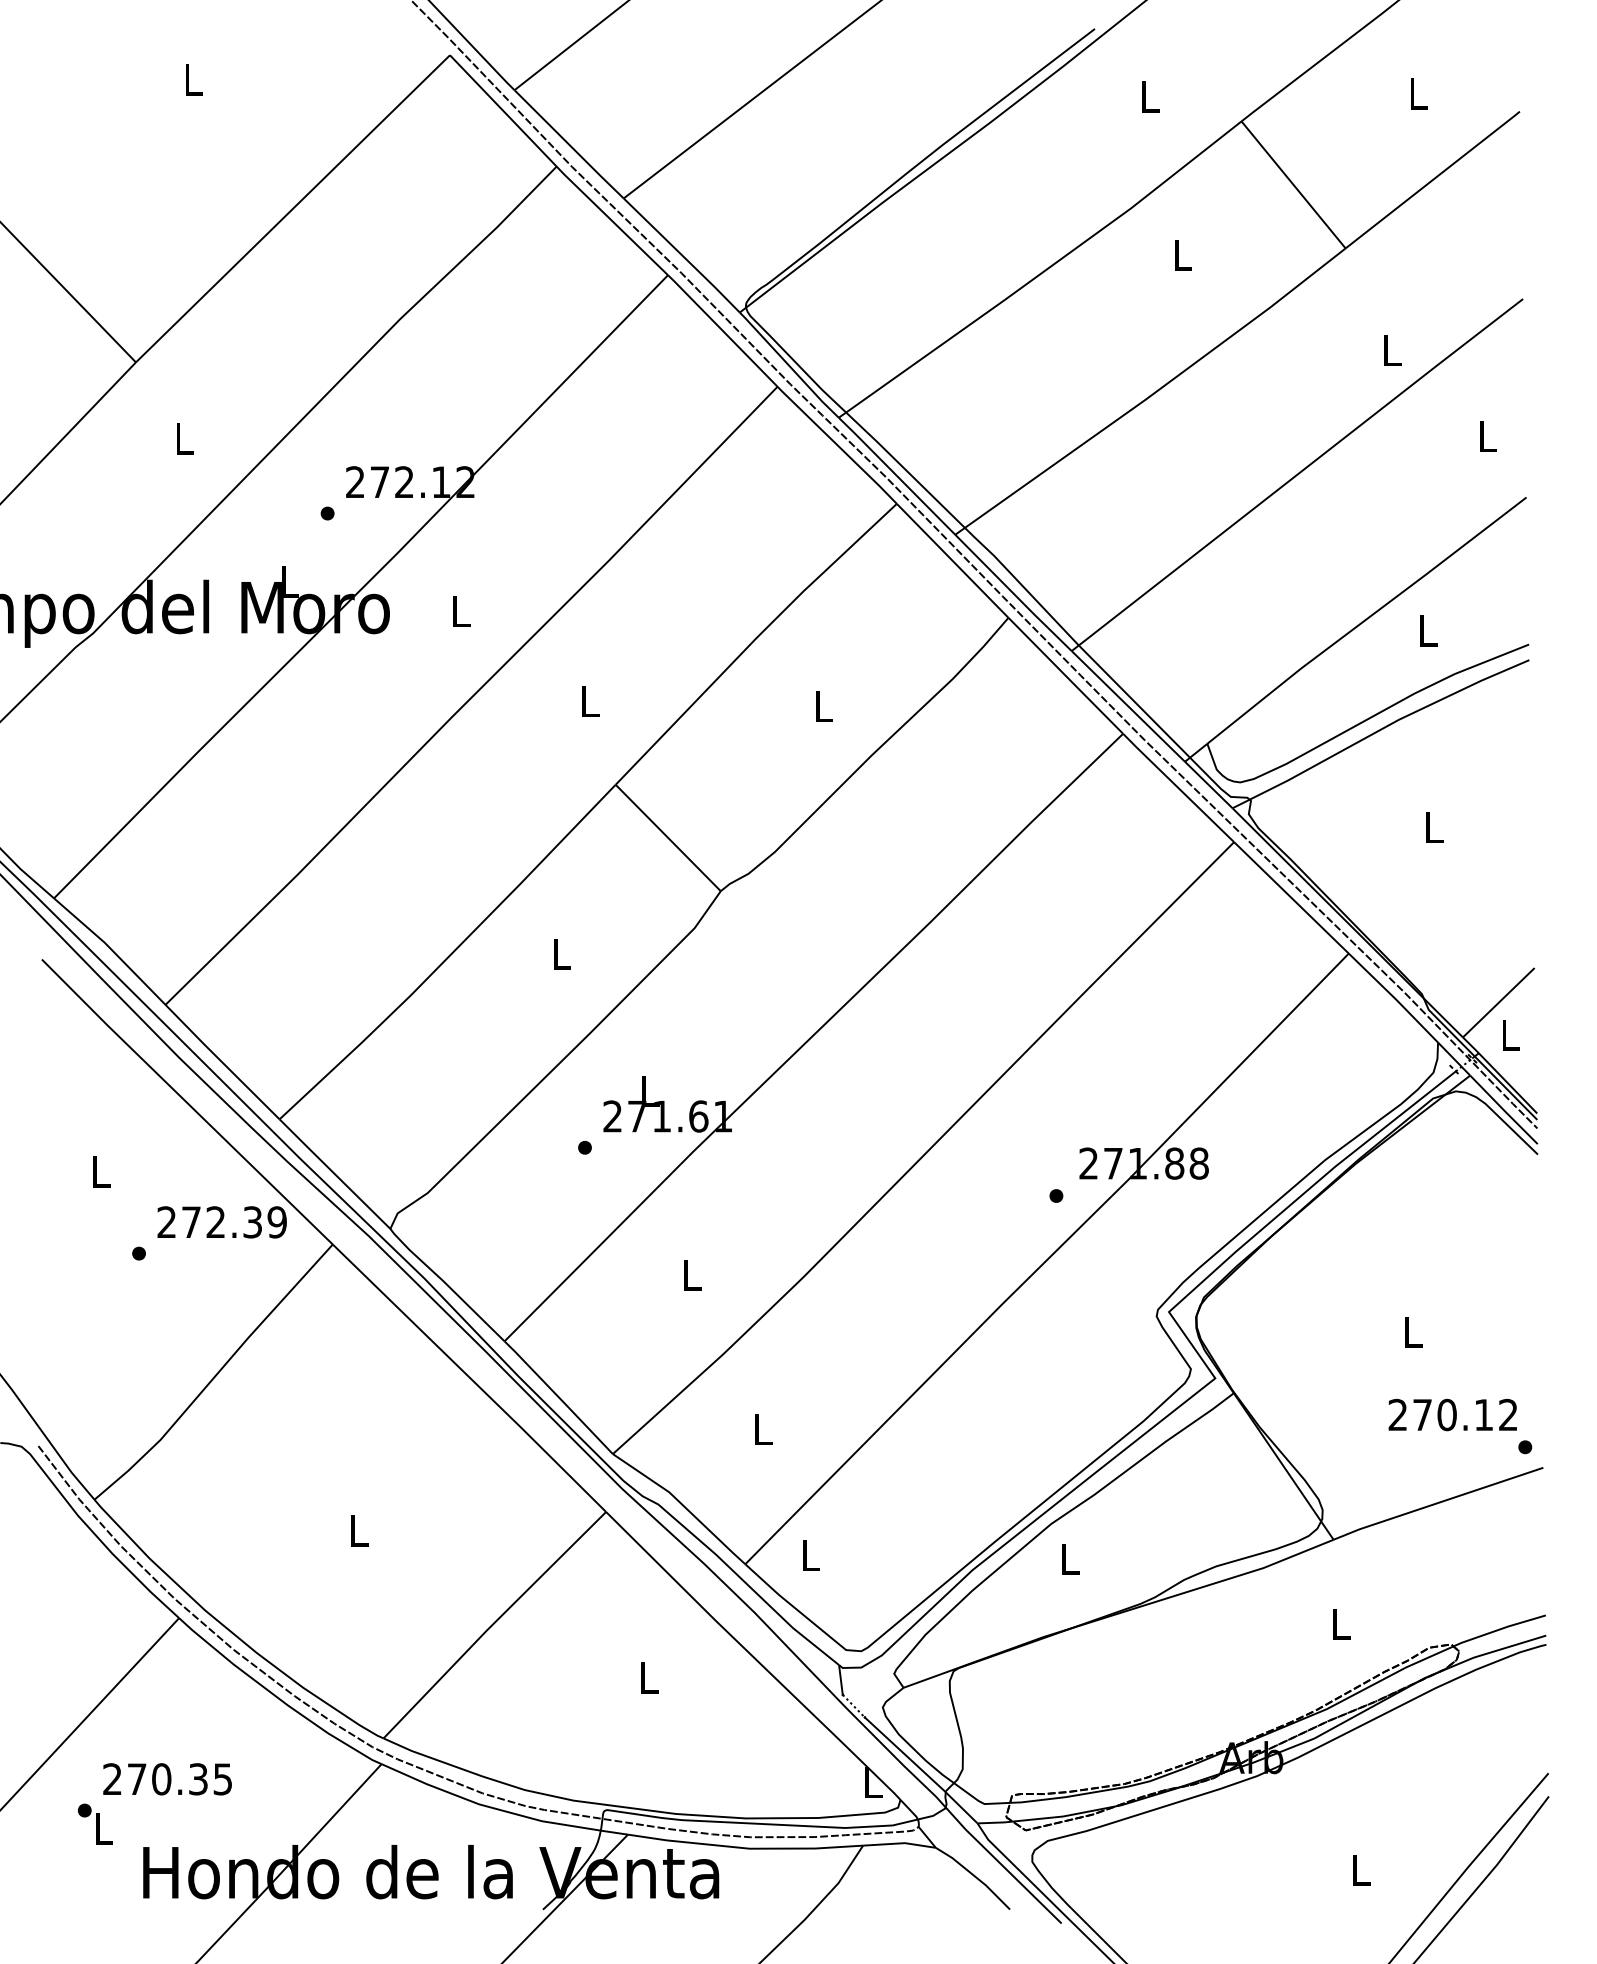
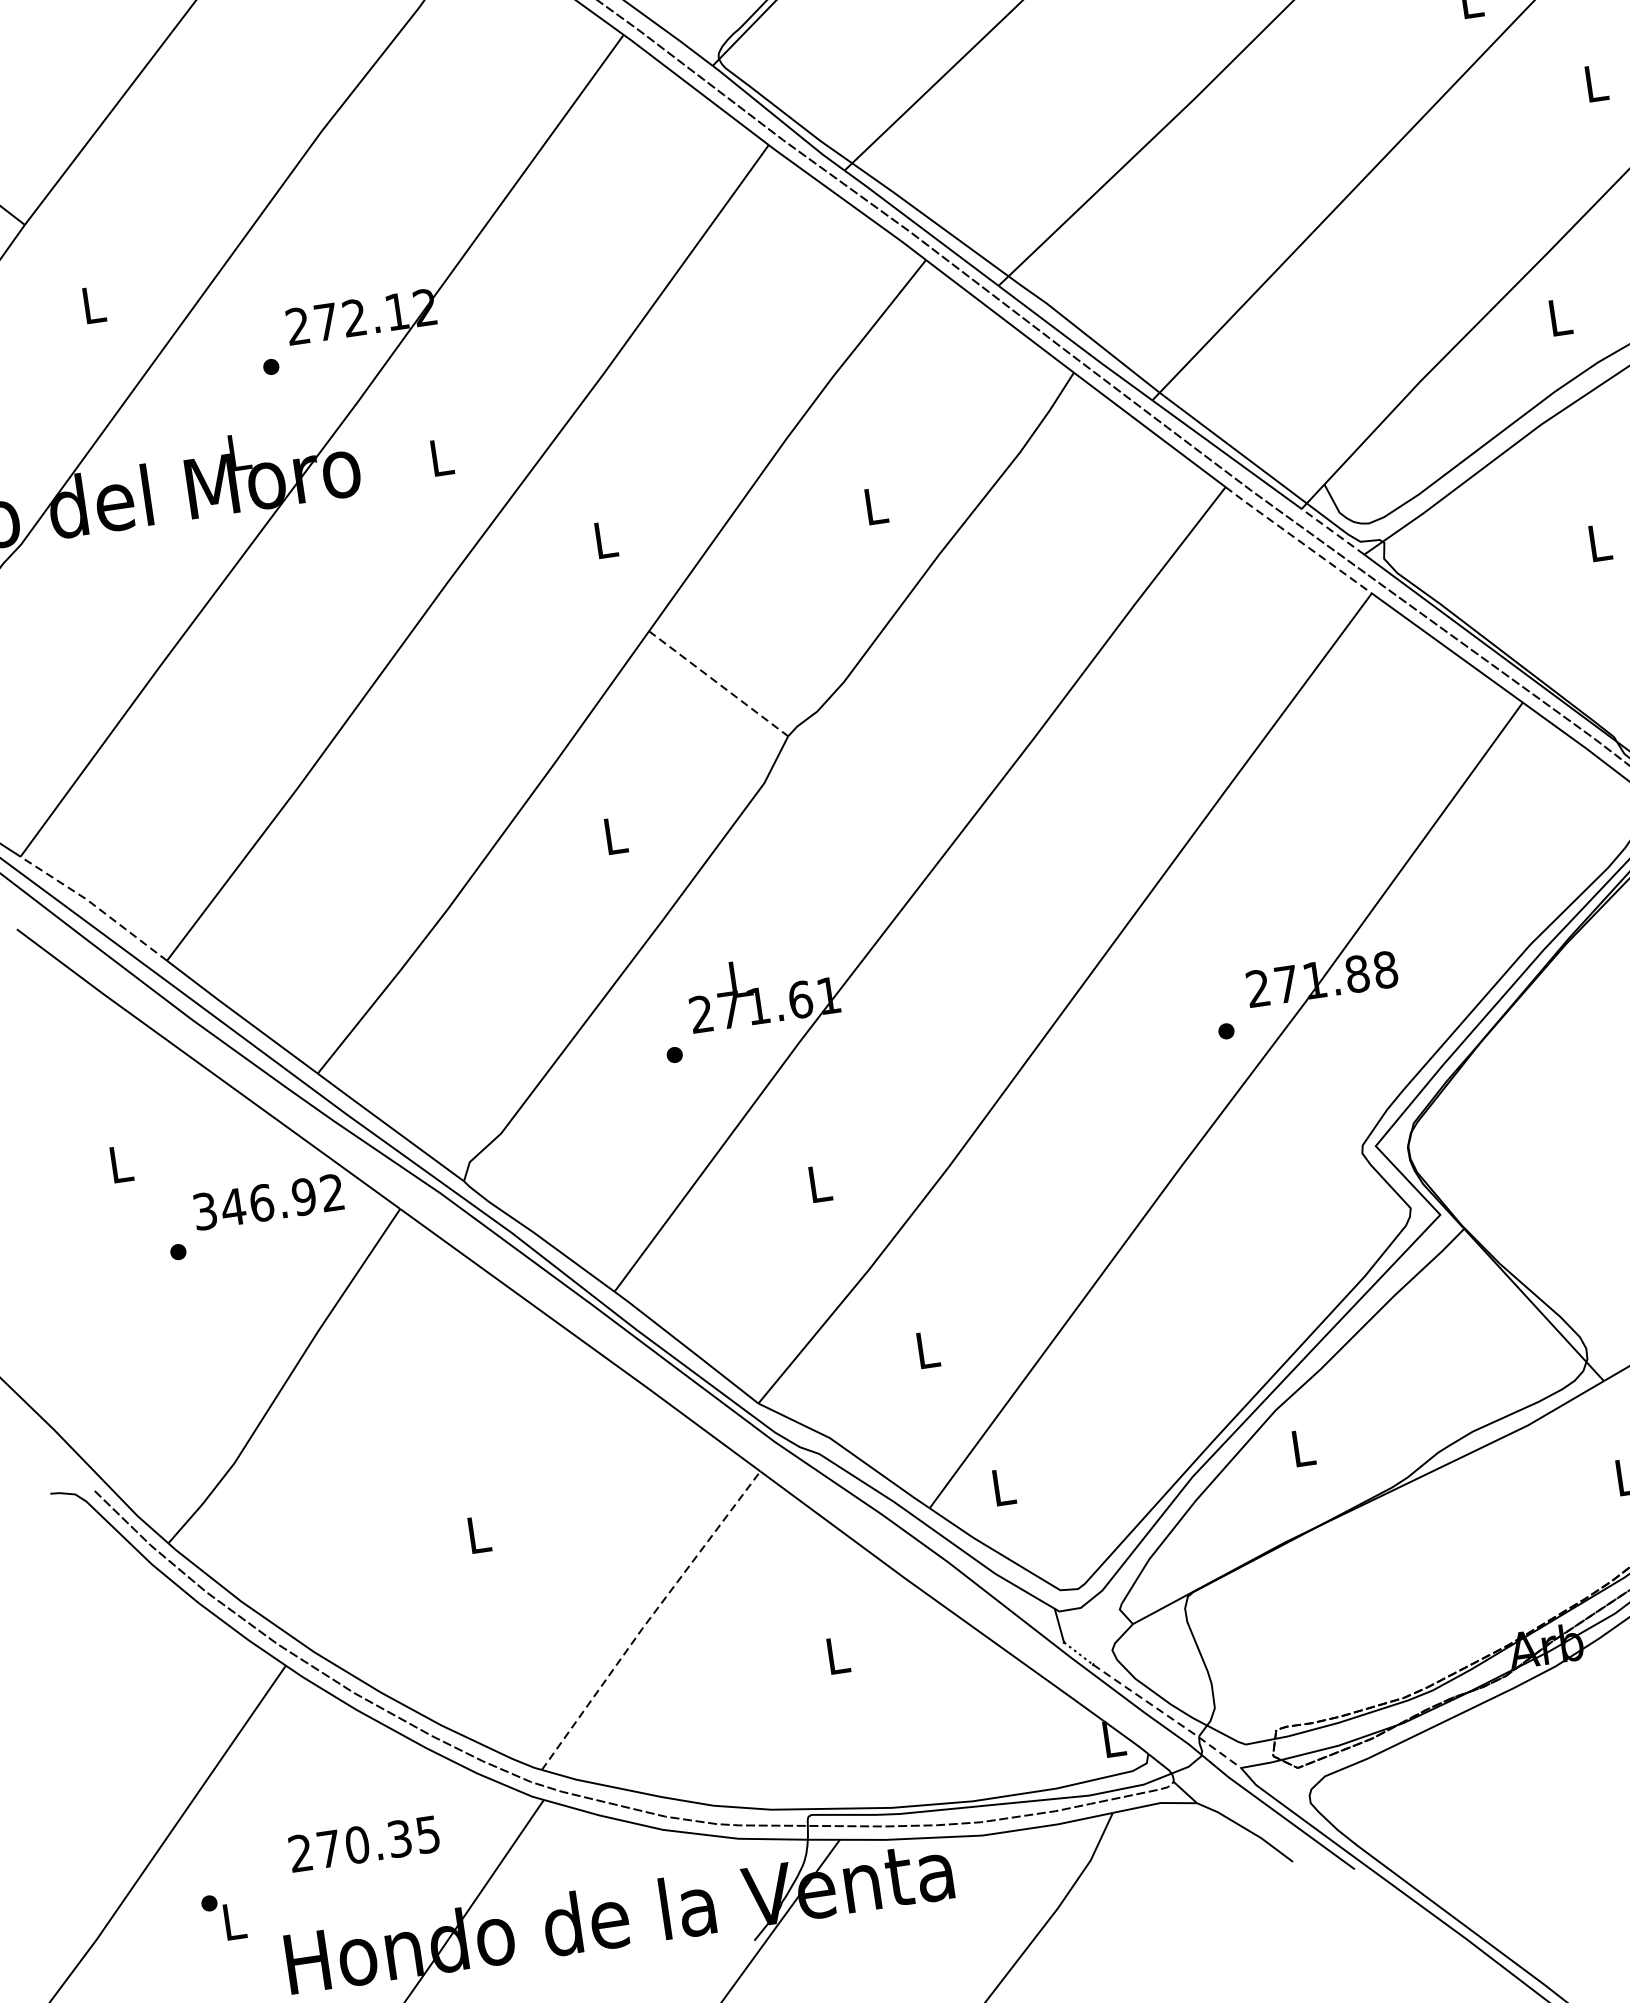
line: (1208, 784) -> (1332, 531), solid -> dashed
line: (1178, 787) -> (1298, 539), solid -> dashed
line: (668, 837) -> (718, 683), solid -> dashed
line: (110, 948) -> (94, 905), solid -> dashed
text: (221, 1222) -> (268, 1202), 272.39 -> 346.92
line: (493, 1623) -> (649, 1618), solid -> dashed
line: (921, 1770) -> (1167, 1716), solid -> dashed
text: (167, 1779) -> (364, 1844), moved

